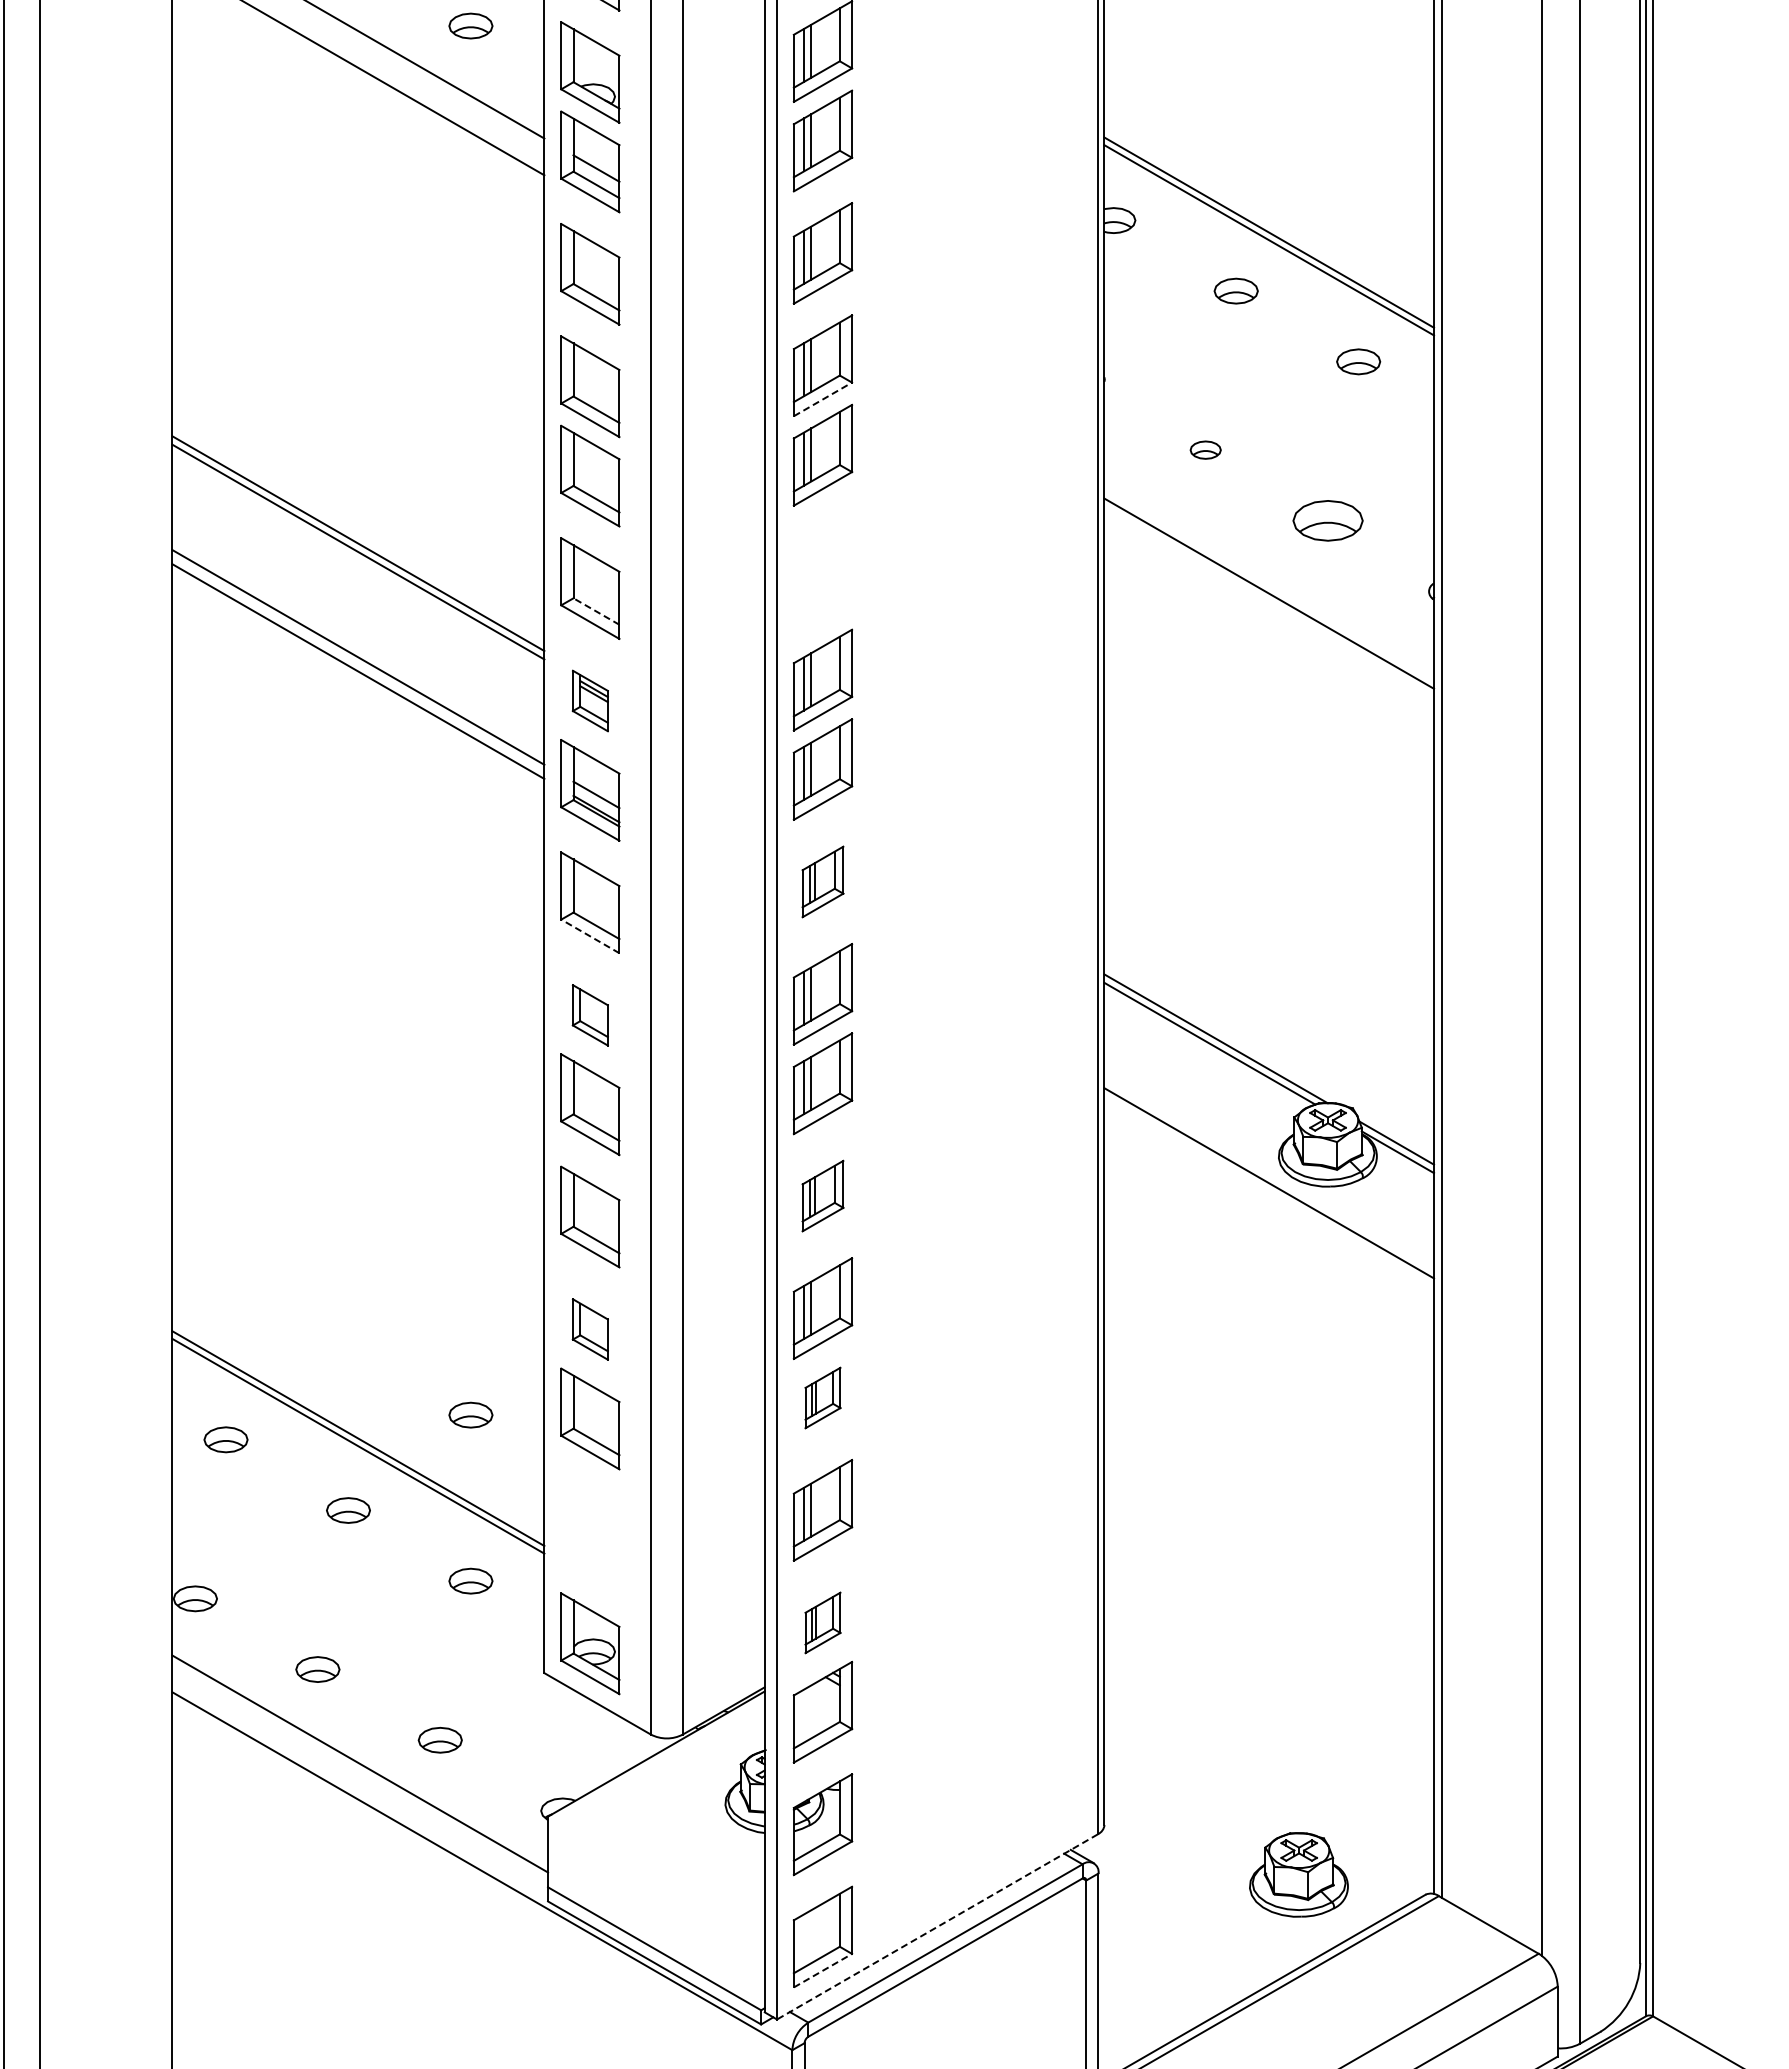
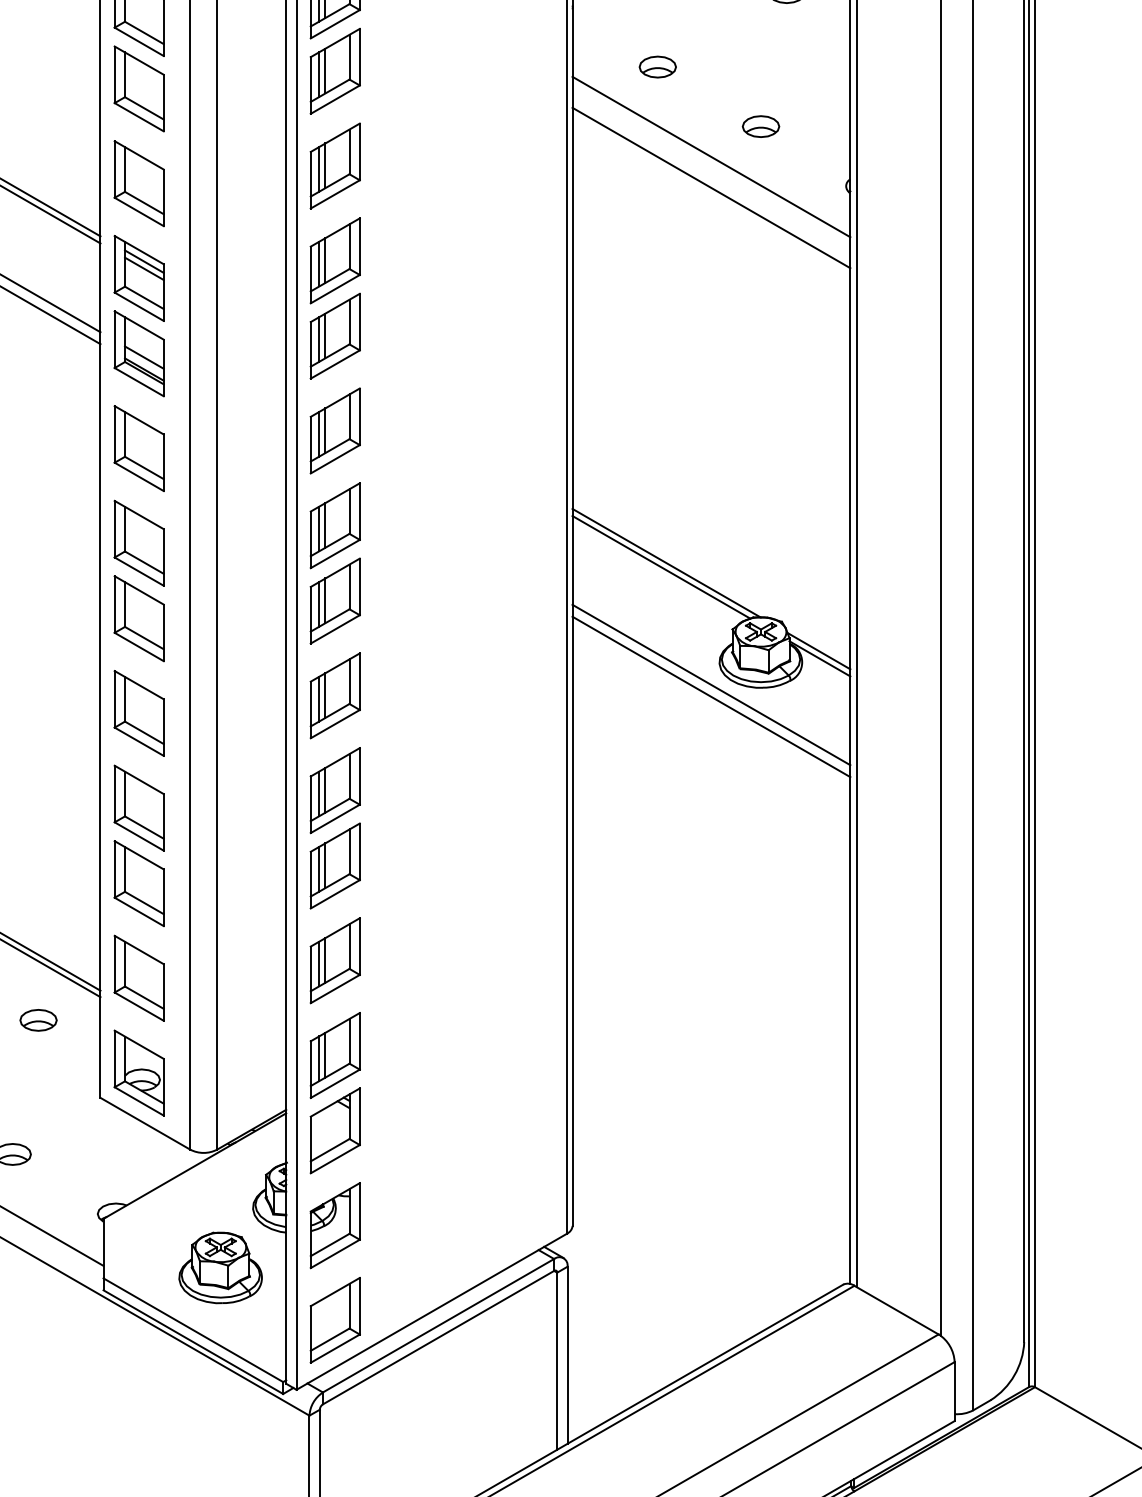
line: (822, 399) -> (334, 24), dashed -> solid
part: (1205, 449) -> (657, 66), size x1.43
part: (1327, 520) -> (760, 126), size x0.62
line: (1269, 556) -> (711, 156), added
part: (822, 567) -> (334, 165), added
line: (596, 611) -> (144, 203), dashed -> solid
part: (590, 700) -> (139, 278), size x1.67
part: (822, 881) -> (334, 430), size x1.43
line: (590, 936) -> (139, 476), dashed -> solid
part: (590, 1015) -> (139, 543), size x1.67
part: (822, 1195) -> (334, 695), size x1.43
line: (1269, 1197) -> (711, 696), added
part: (590, 1329) -> (139, 808), size x1.67
part: (822, 1397) -> (334, 865), size x1.67
part: (470, 1414) -> (38, 879), removed
part: (590, 1531) -> (139, 978), added
part: (822, 1622) -> (334, 1055), size x1.67
part: (1298, 1874) -> (220, 1267), moved
line: (937, 1927) -> (431, 1312), dashed -> solid
line: (822, 1970) -> (334, 1348), dashed -> solid

